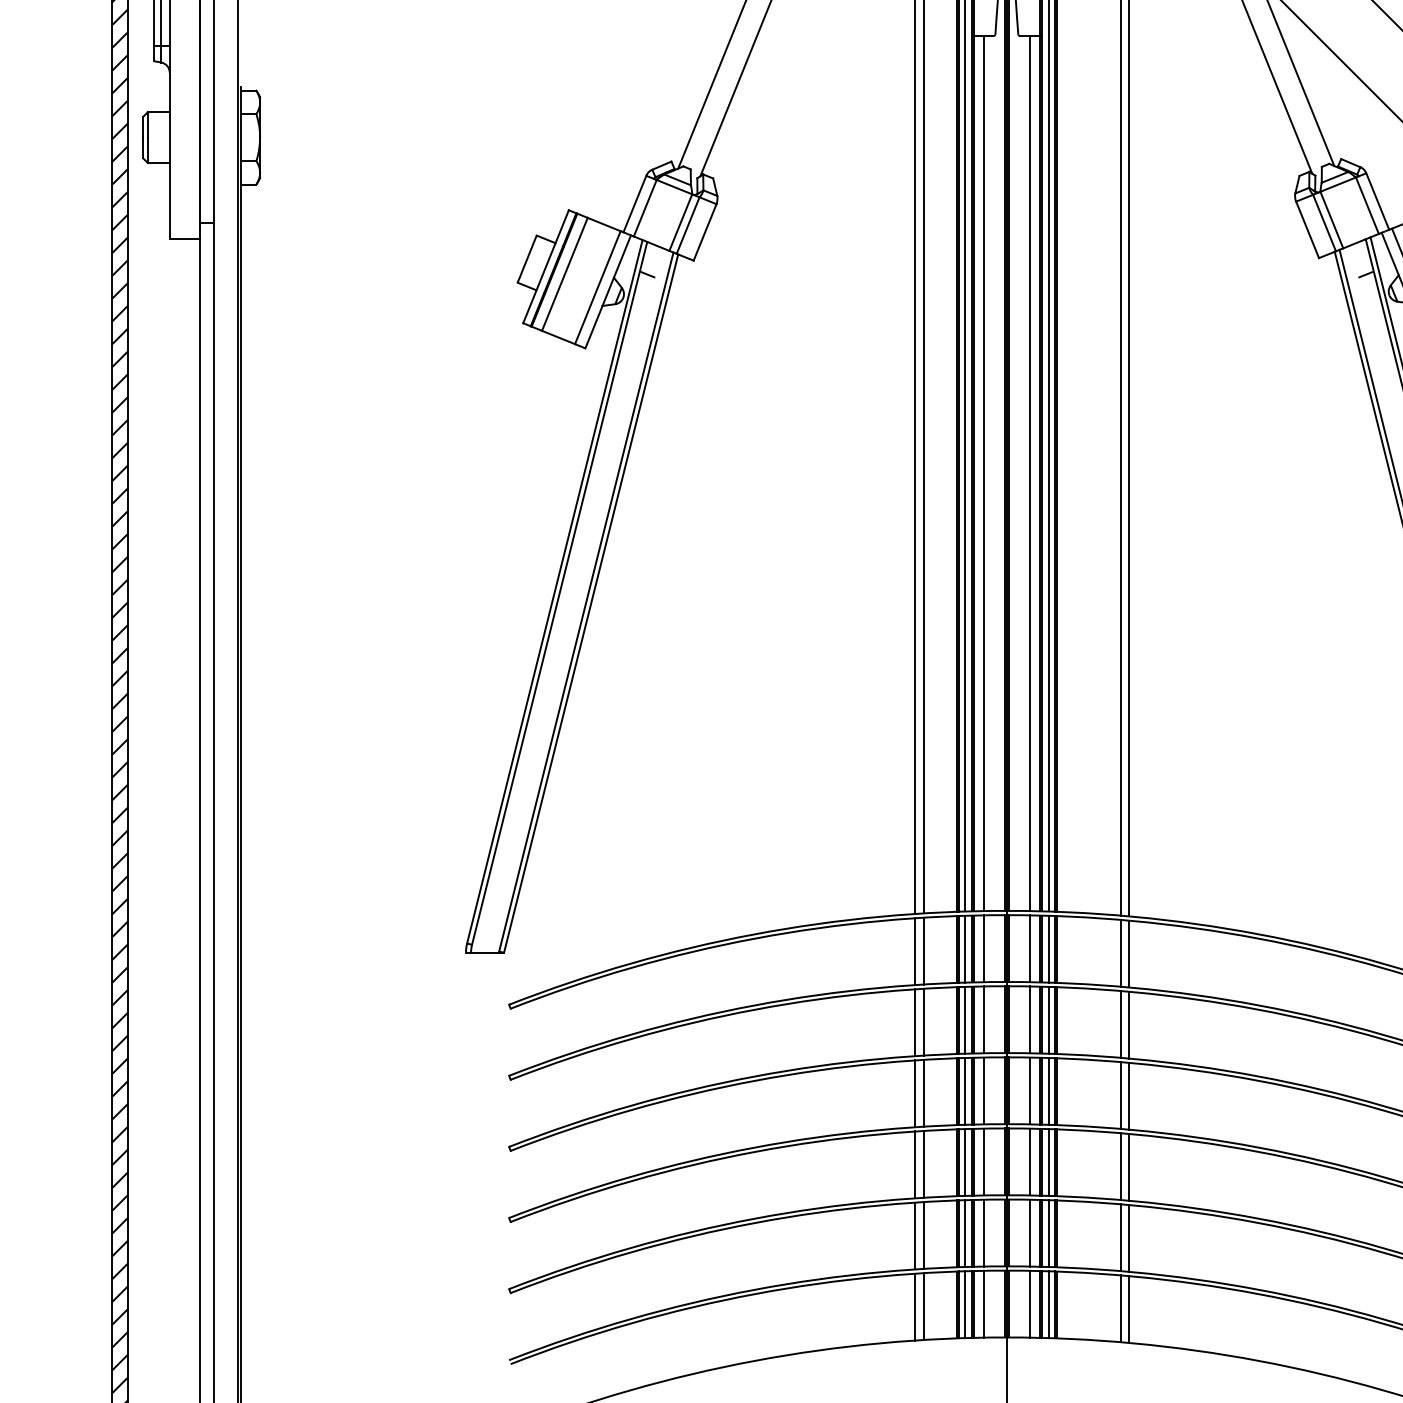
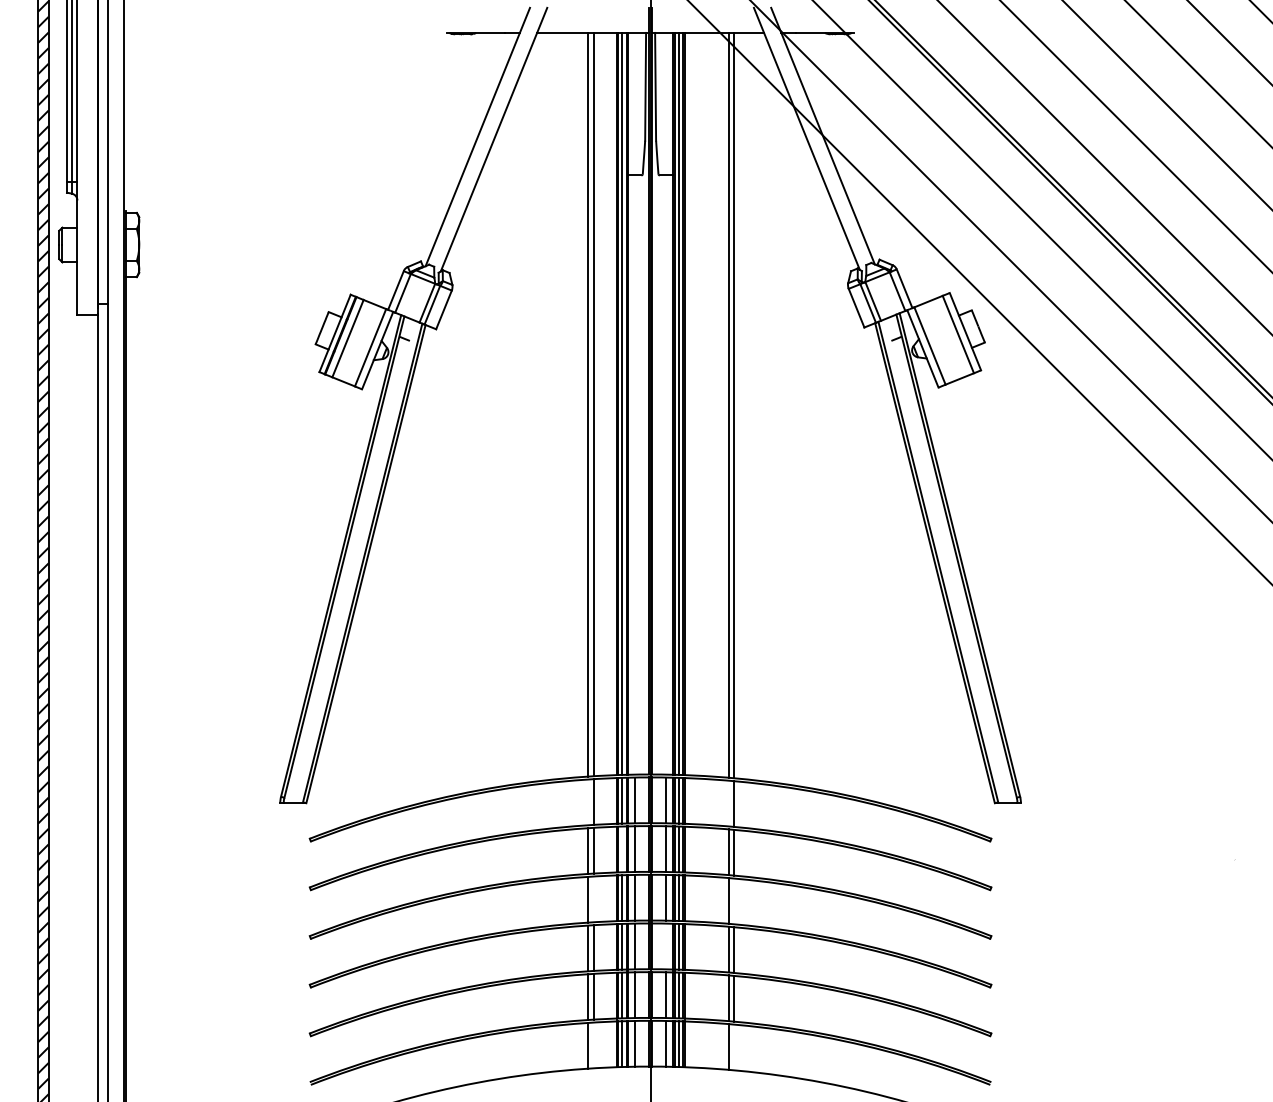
line: (983, 472) -> (634, 474), removed
line: (1030, 472) -> (666, 474), removed
line: (916, 951) -> (588, 802), removed
line: (1120, 953) -> (728, 803), removed
line: (964, 1020) -> (621, 849), removed
line: (923, 1093) -> (593, 899), removed
line: (1129, 1096) -> (734, 901), removed
line: (1030, 1162) -> (666, 946), removed
line: (923, 1306) -> (593, 1045), removed
line: (1129, 1309) -> (734, 1047), removed

